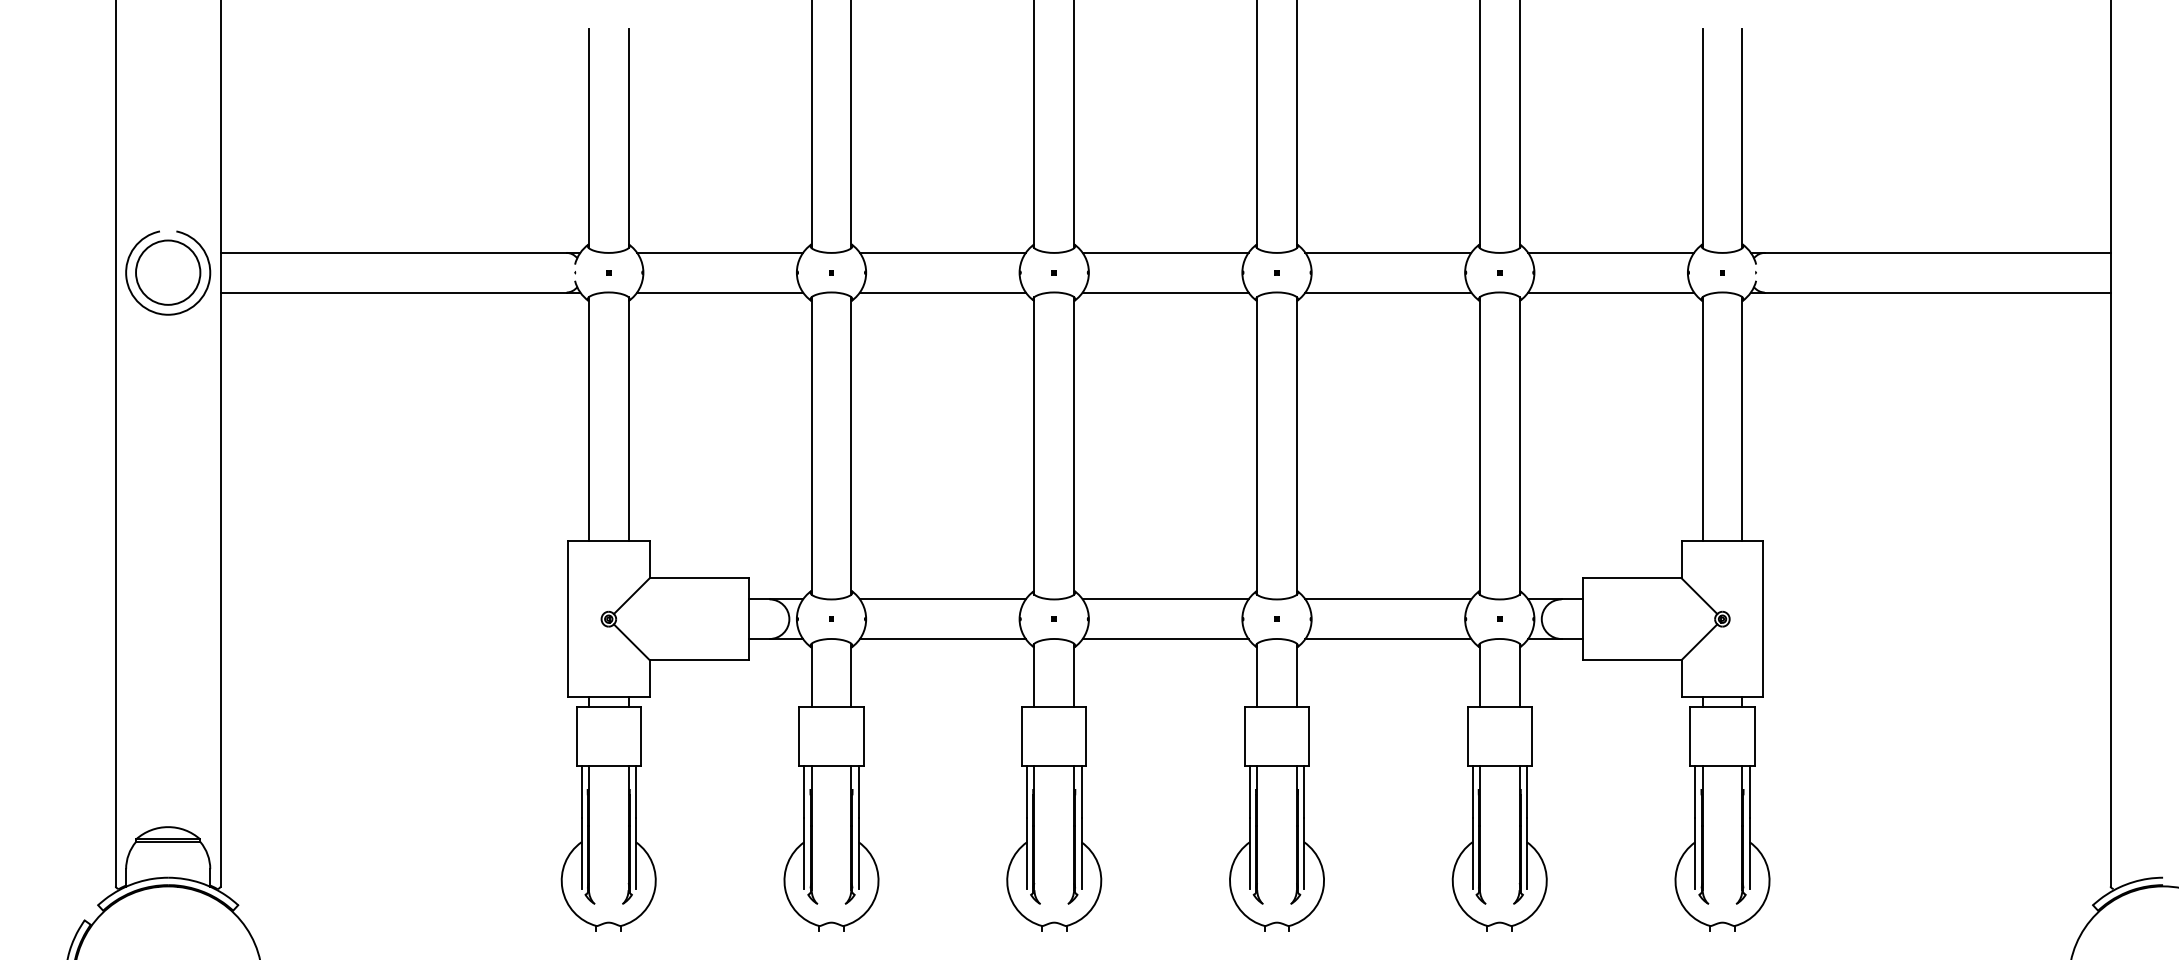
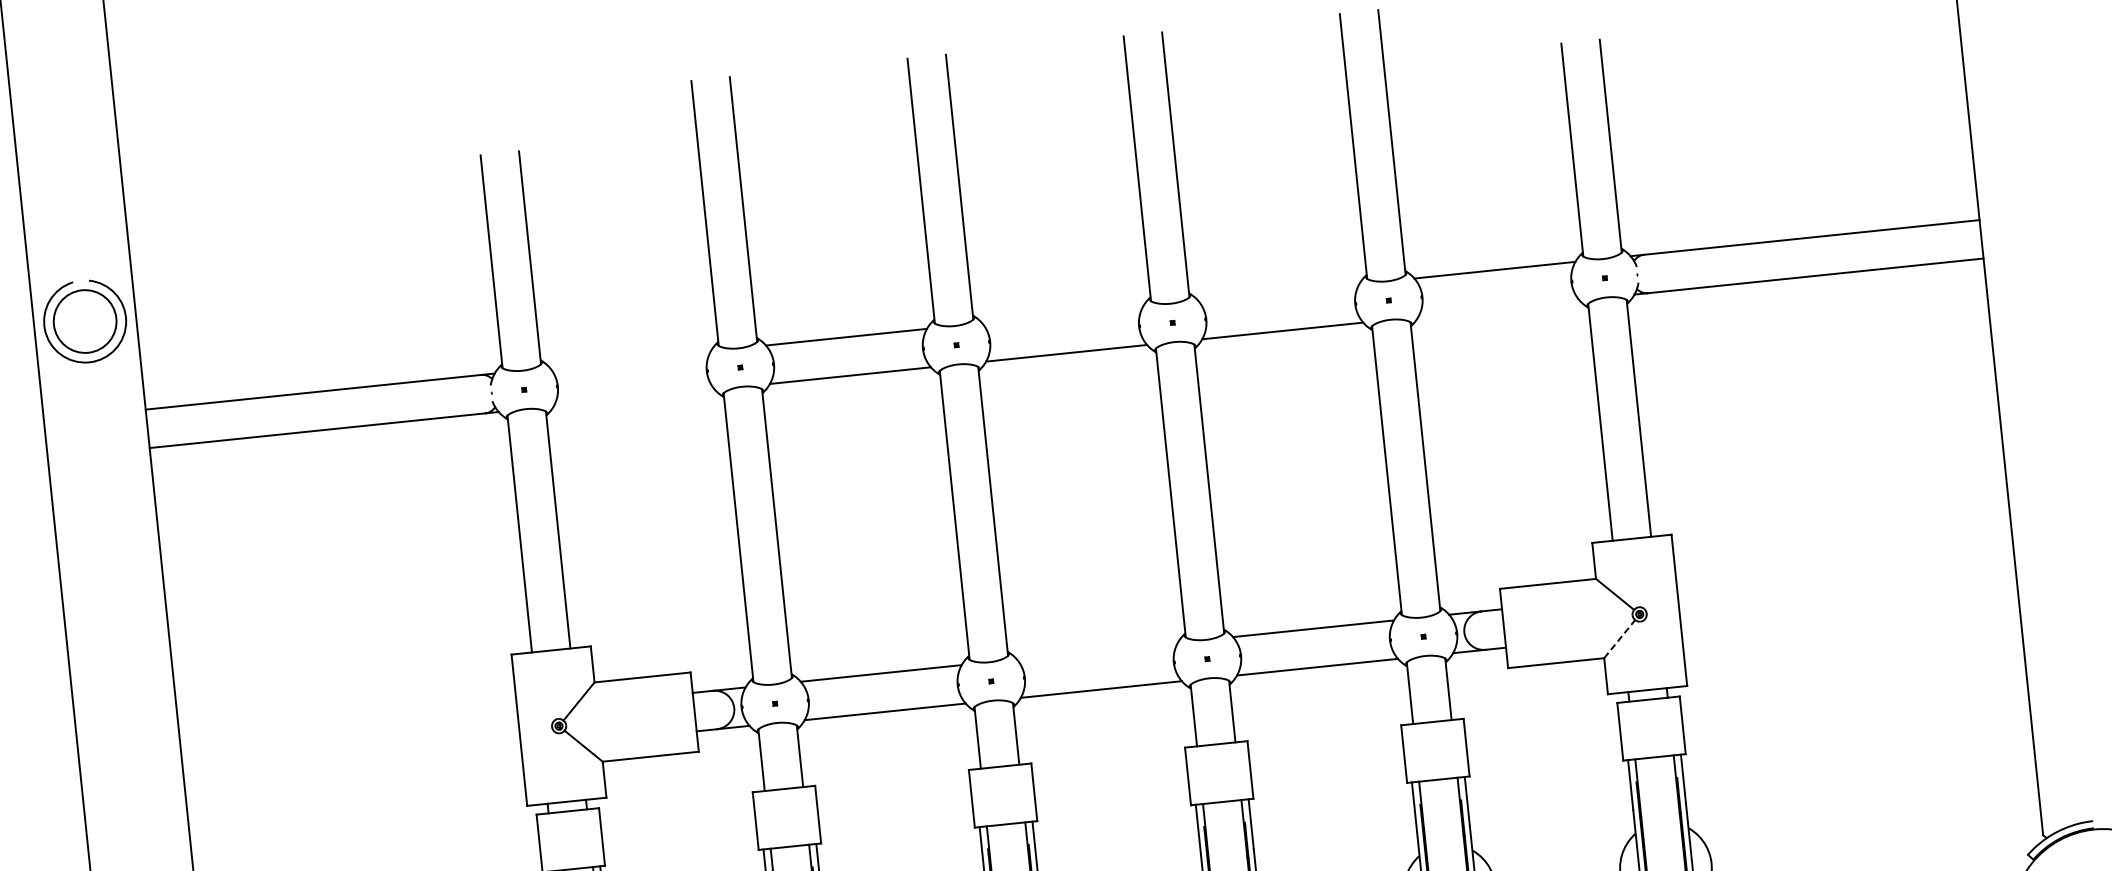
line: (720, 252) -> (630, 359), removed
line: (1165, 252) -> (1062, 314), removed
line: (1388, 252) -> (1278, 292), removed
part: (168, 272) -> (85, 321), moved
line: (720, 292) -> (634, 397), removed
line: (1611, 292) -> (1499, 308), removed
line: (1165, 599) -> (1097, 651), removed
line: (1699, 641) -> (1619, 638), solid -> dashed

